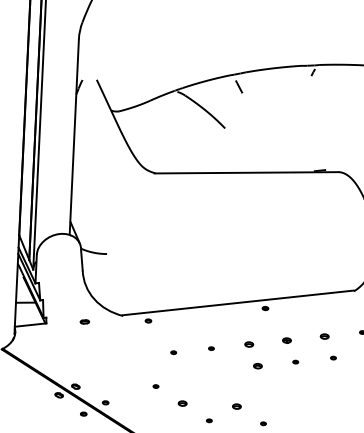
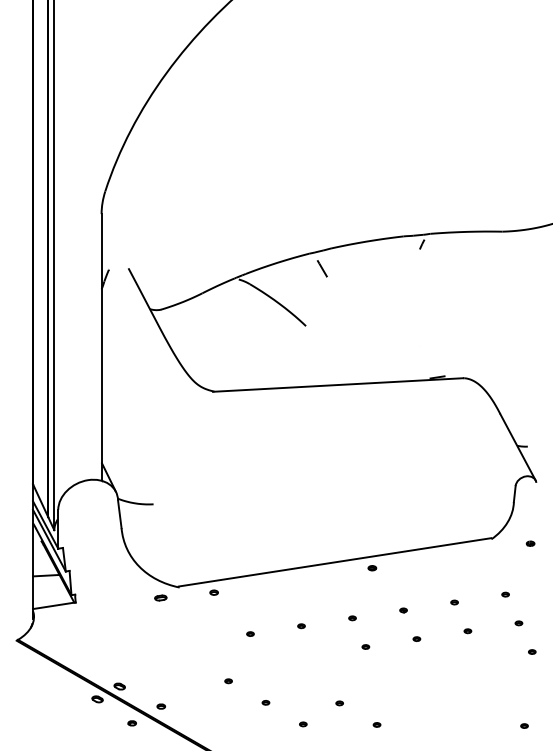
part: (84, 321) -> (160, 597), moved
part: (324, 336) -> (454, 602), size x0.62
part: (286, 340) -> (403, 610), size x0.62
part: (249, 344) -> (352, 618), size x0.62
part: (257, 365) -> (365, 646), size x0.62
part: (182, 403) -> (265, 702), size x0.62
part: (236, 406) -> (339, 703), size x0.62

